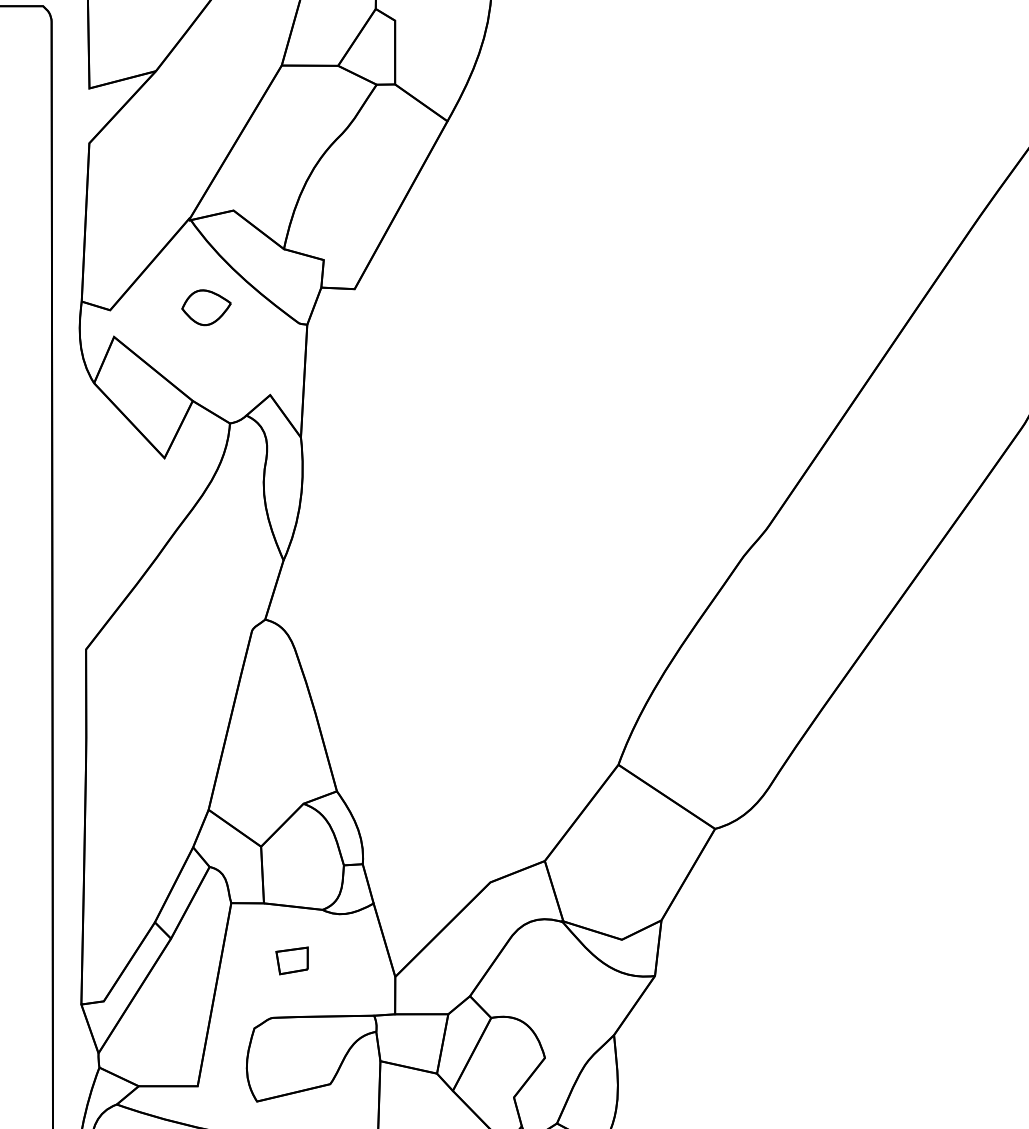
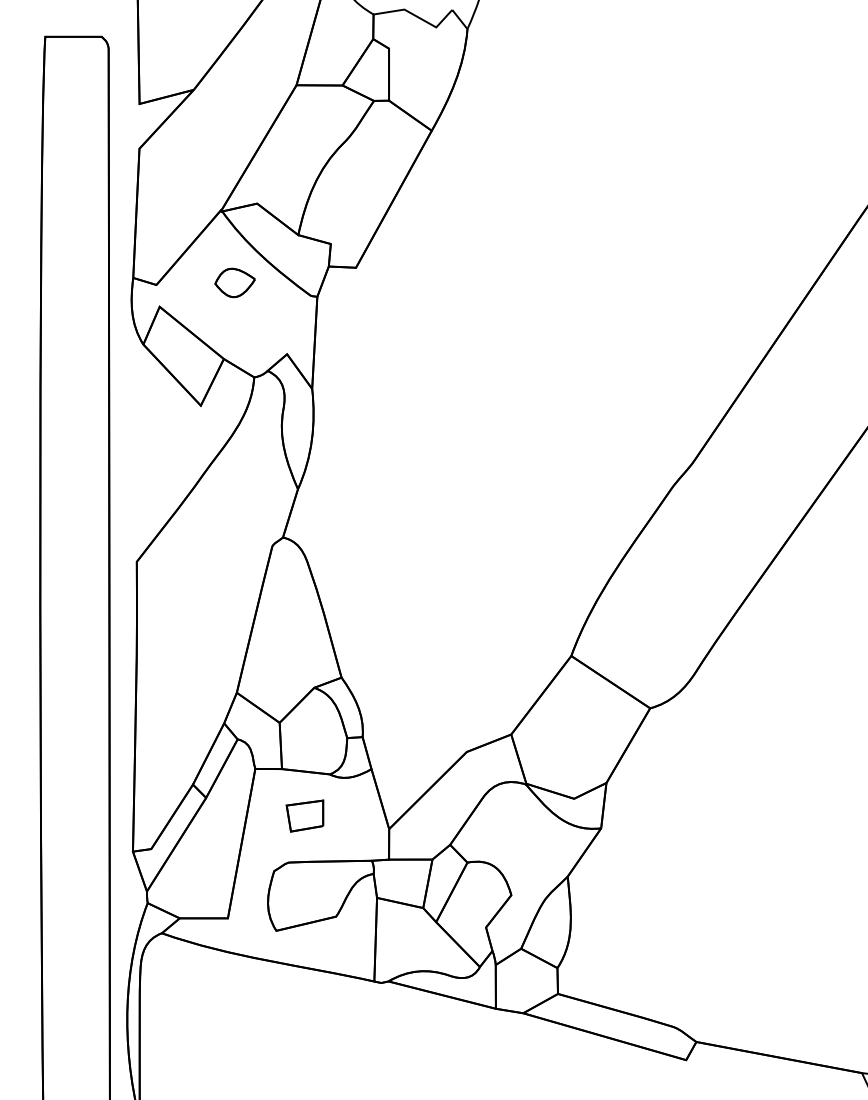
part: (291, 960) -> (304, 815), size x1.43

